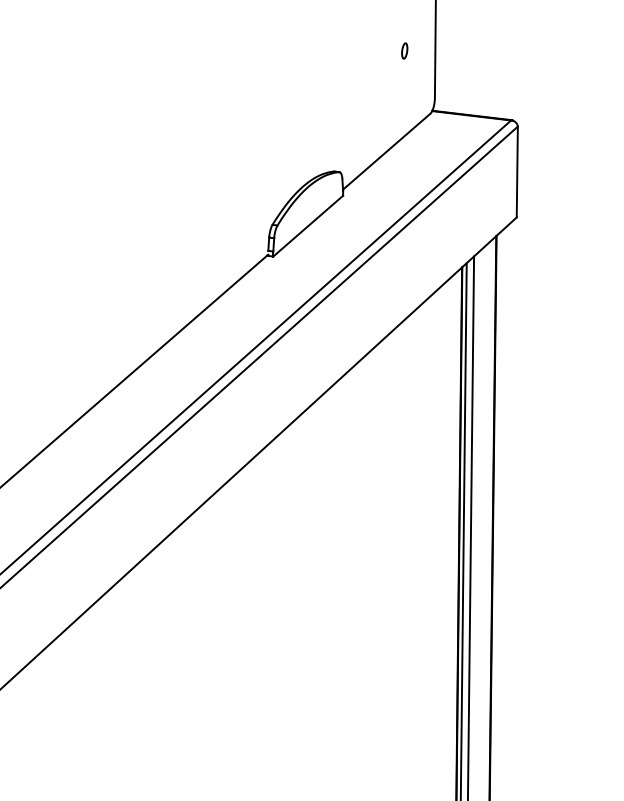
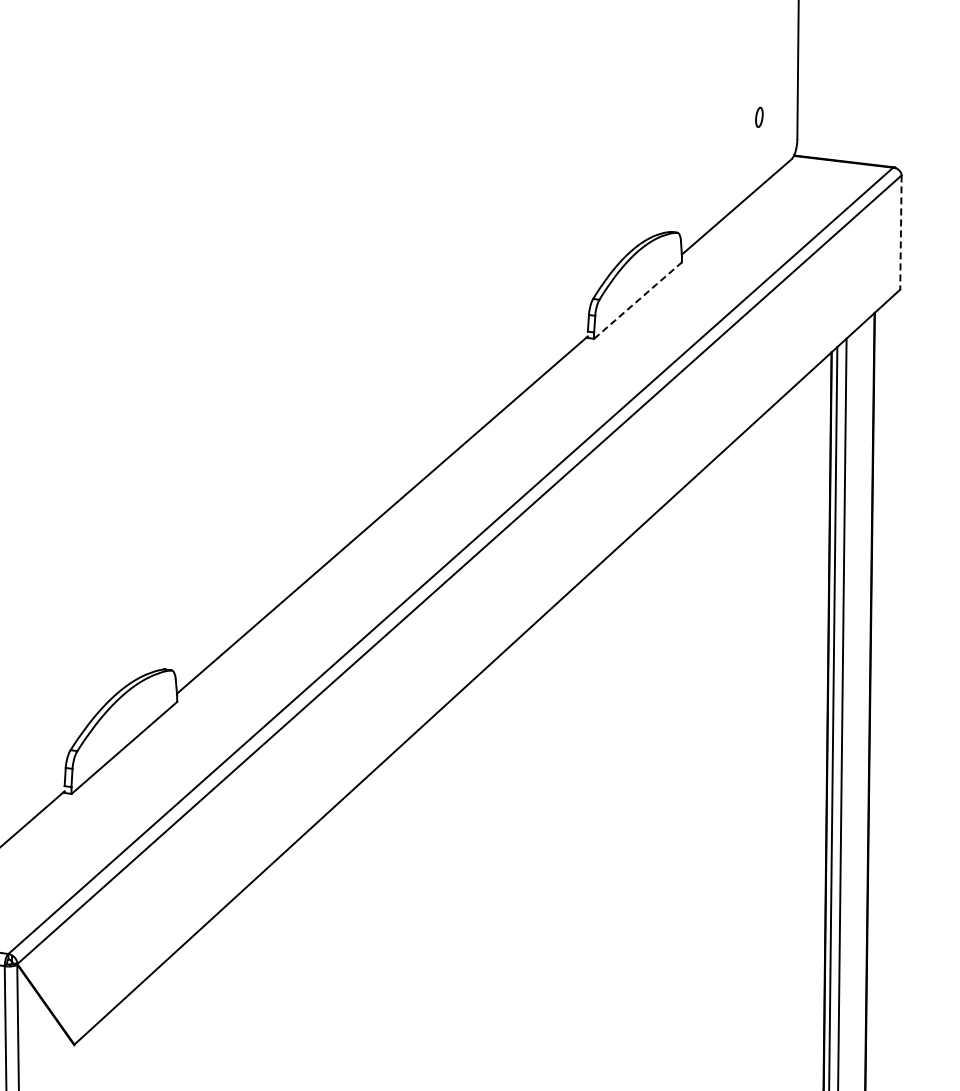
part: (404, 50) -> (759, 116), moved
line: (516, 172) -> (900, 233), solid -> dashed
line: (308, 226) -> (638, 300), solid -> dashed

